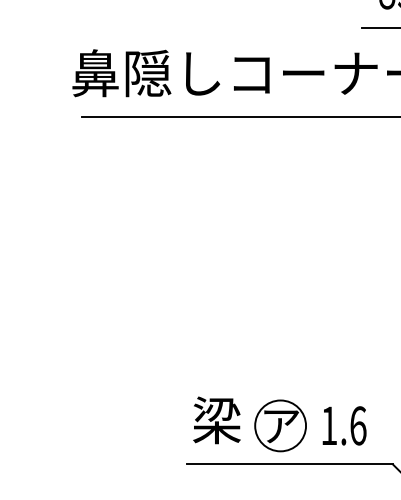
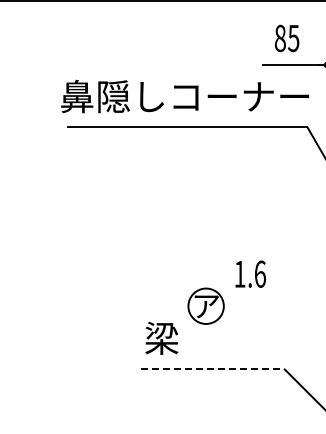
part: (279, 424) -> (205, 305), moved
text: (344, 424) -> (250, 273), moved
line: (289, 463) -> (212, 368), solid -> dashed

